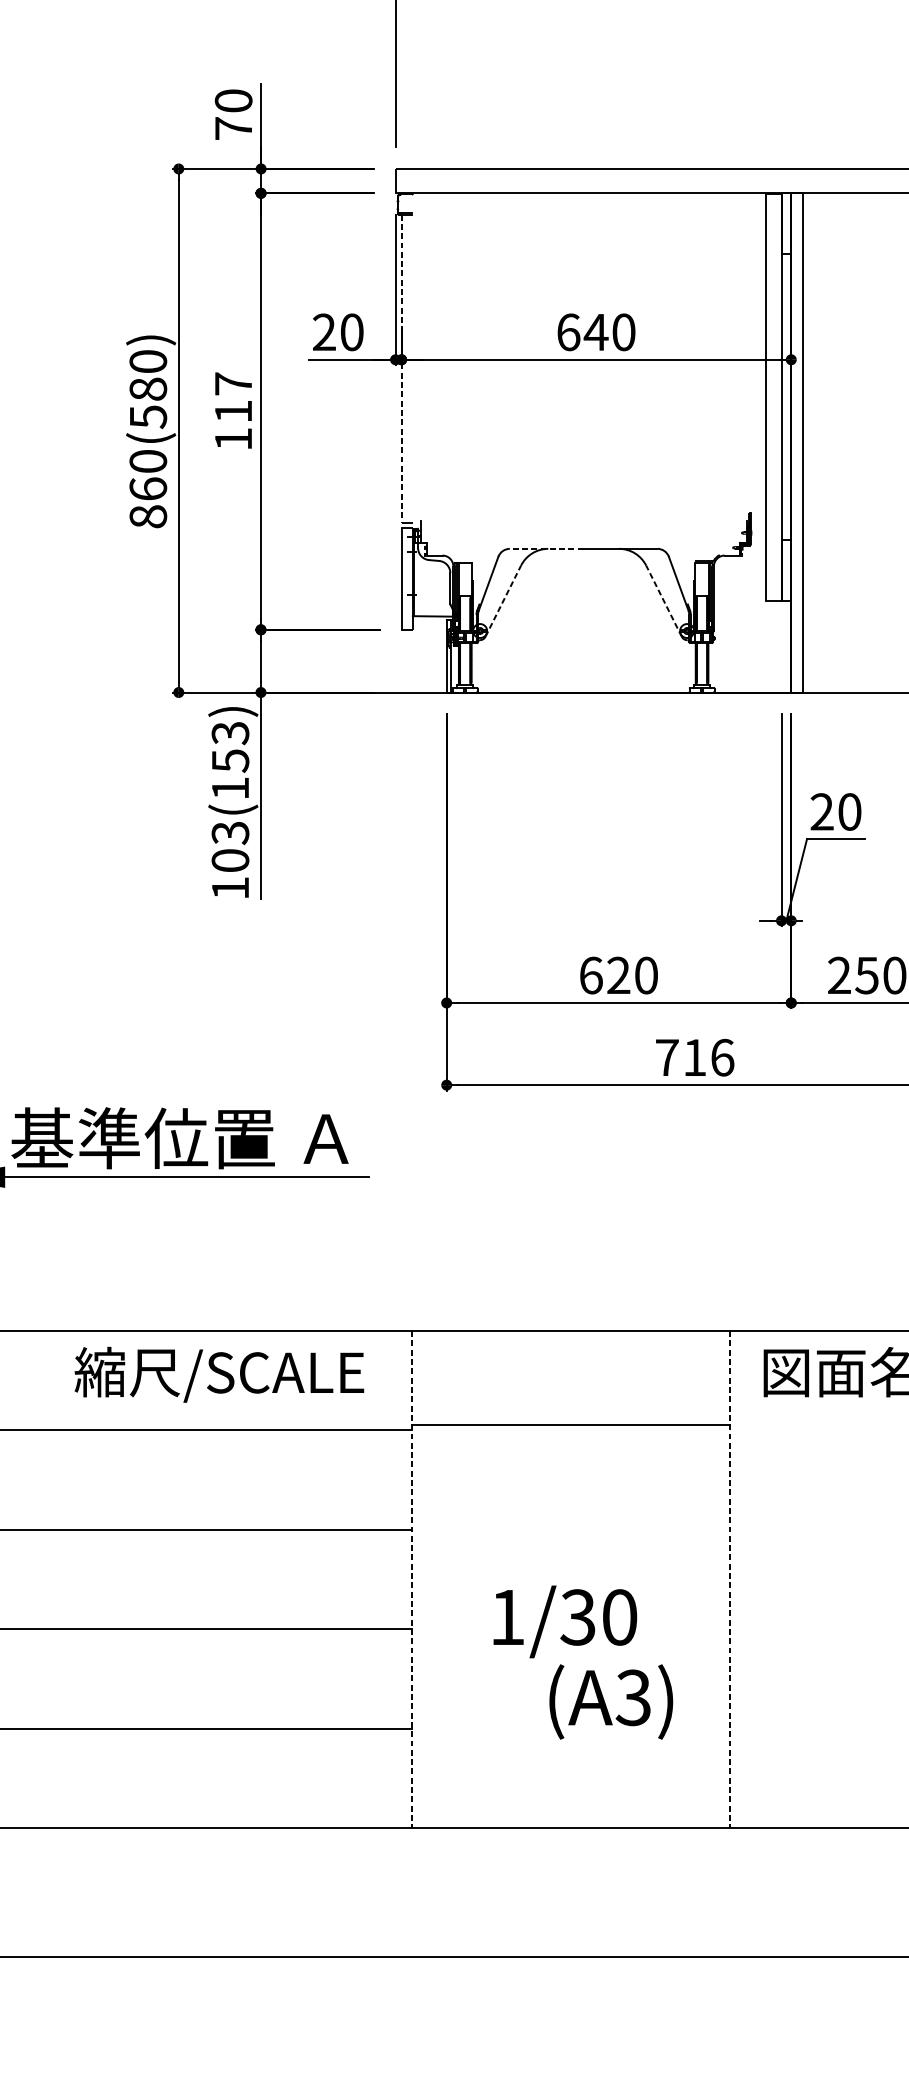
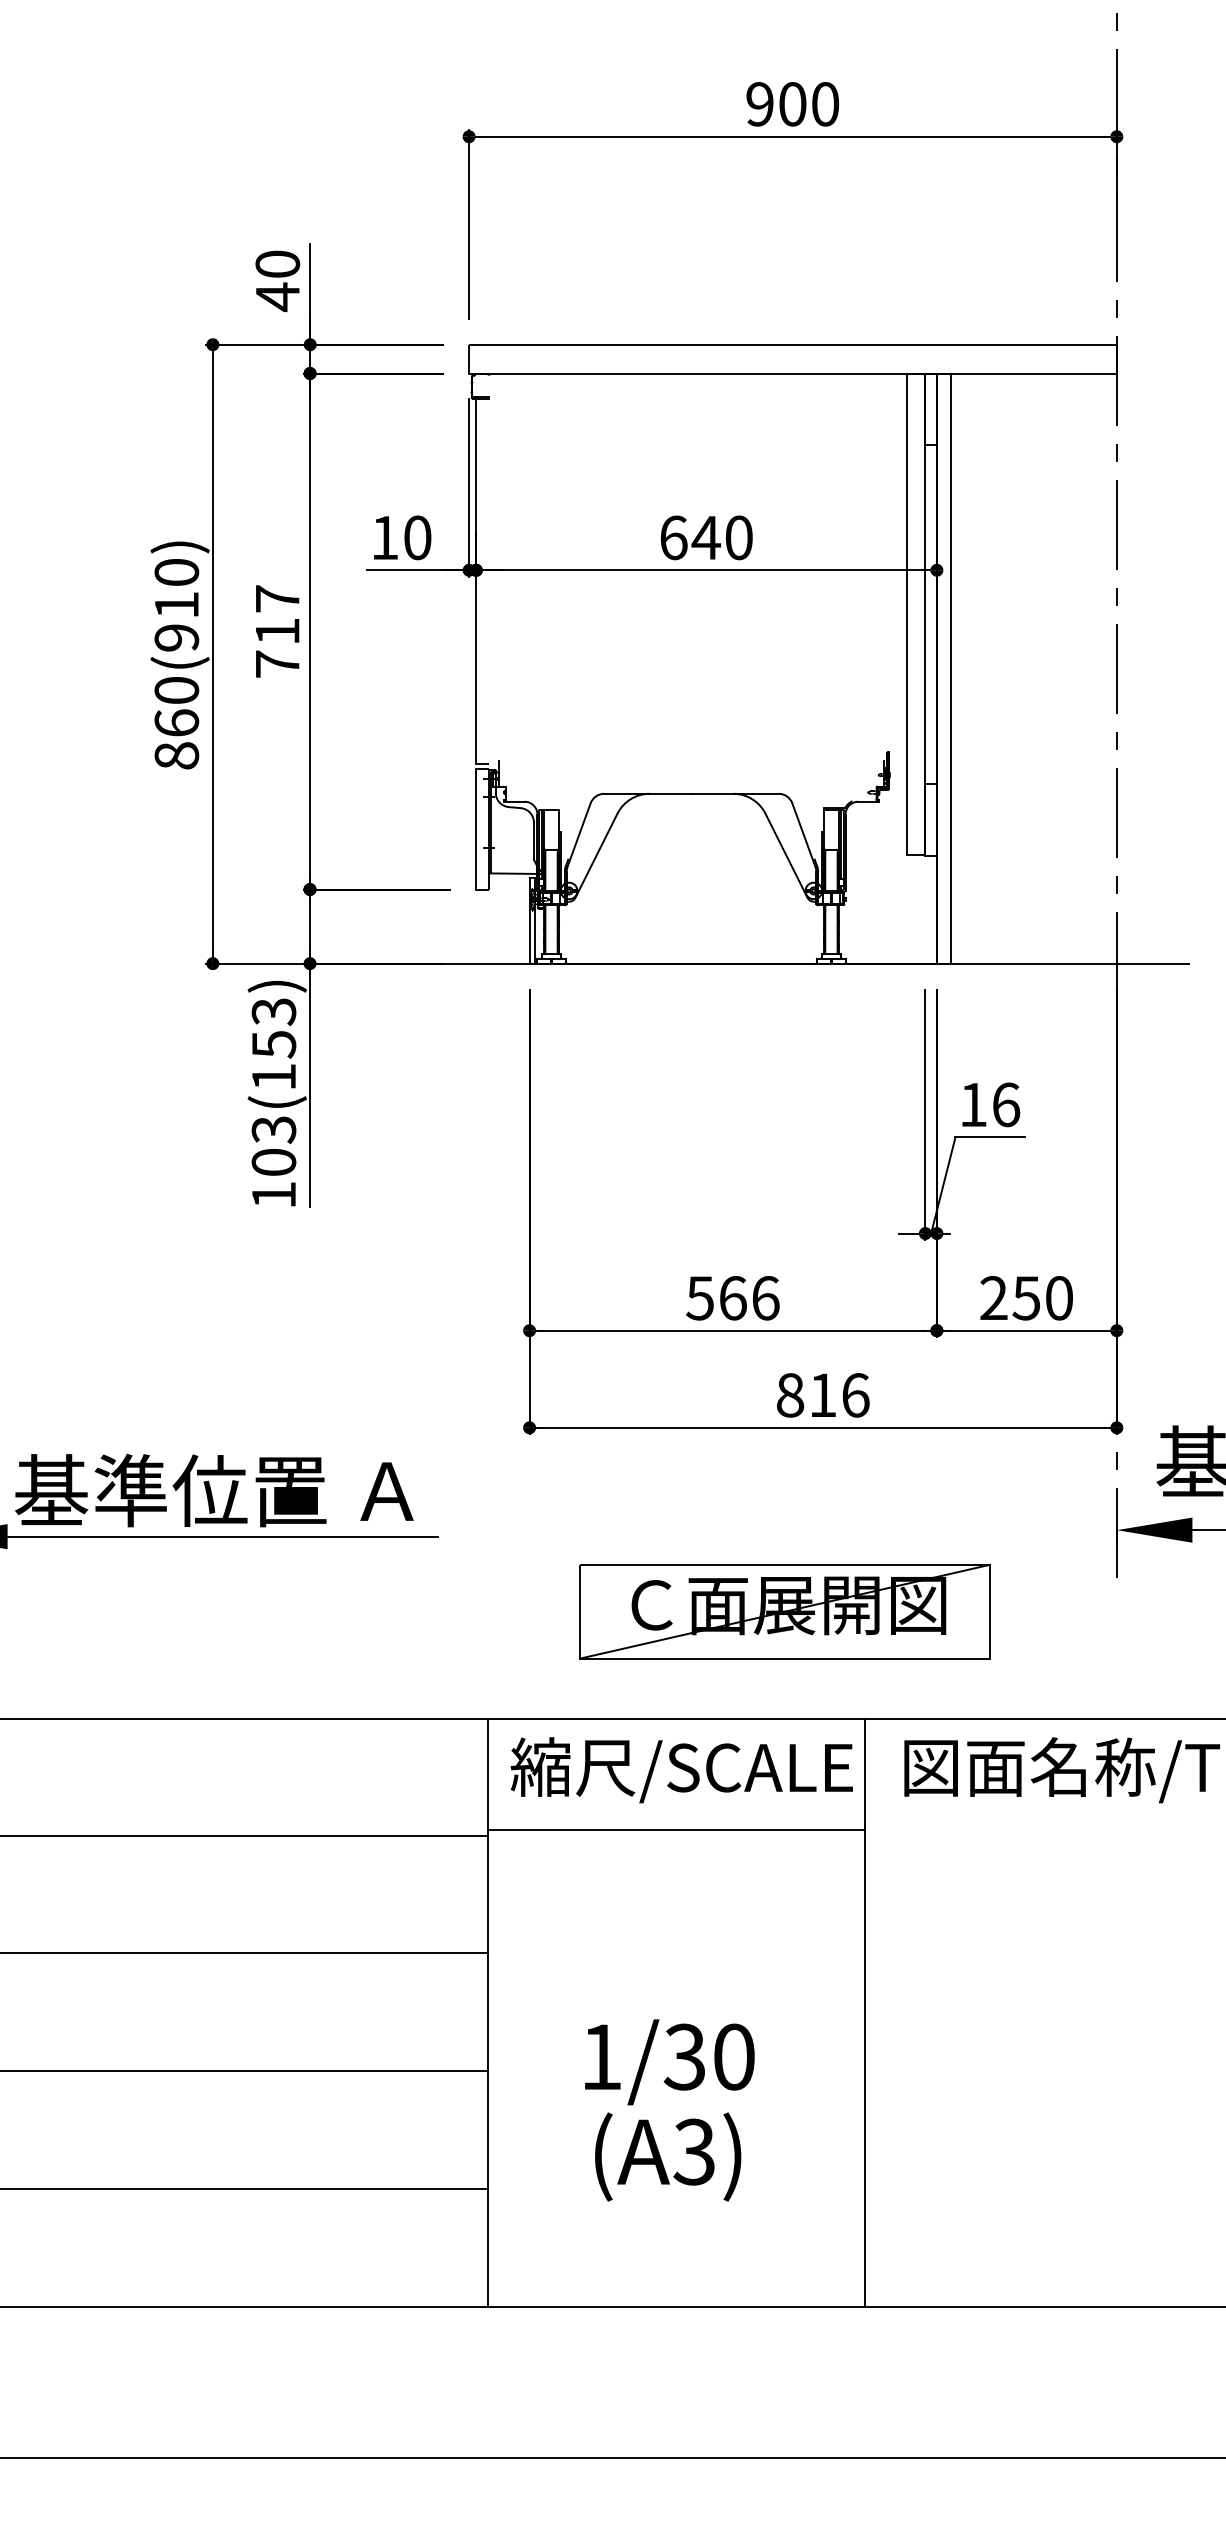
text: (233, 129) -> (277, 297), 70 -> 40
text: (323, 332) -> (384, 537), 20 -> 10
line: (401, 369) -> (476, 581), dashed -> solid
text: (148, 403) -> (176, 621), 860(580) -> 860(910)
text: (233, 438) -> (277, 663), 117 -> 717
line: (546, 548) -> (647, 793), dashed -> solid
line: (503, 601) -> (596, 855), dashed -> solid
line: (664, 601) -> (786, 855), dashed -> solid
text: (836, 811) -> (990, 1104), 20 -> 16
text: (618, 975) -> (732, 1298), 620 -> 566
text: (667, 1057) -> (790, 1395), 716 -> 816
part: (662, 1240) -> (784, 1611), added
text: (219, 1375) -> (681, 1770), moved
line: (411, 1579) -> (487, 2012), dashed -> solid
line: (730, 1579) -> (864, 2012), dashed -> solid
text: (611, 1701) -> (668, 2156), moved

